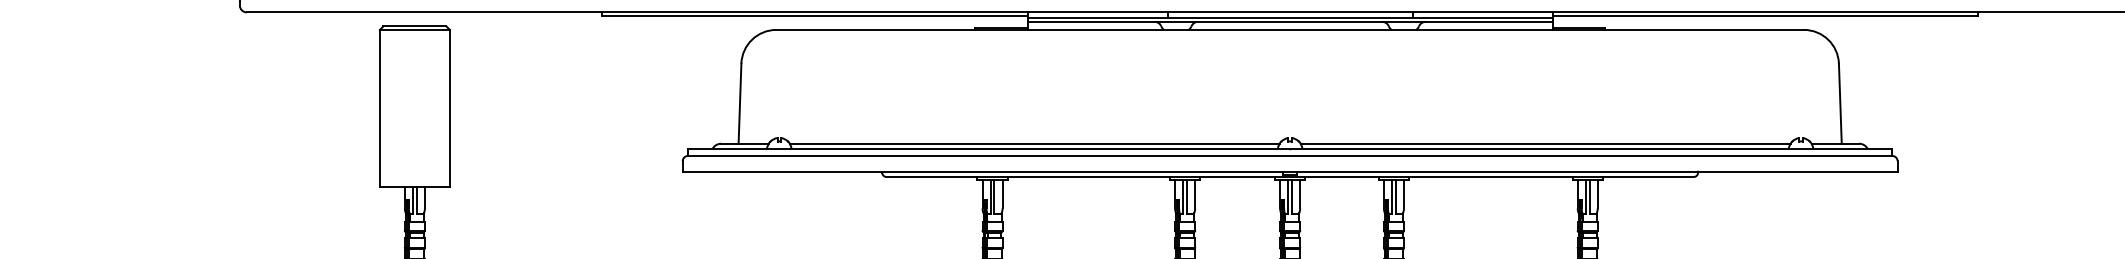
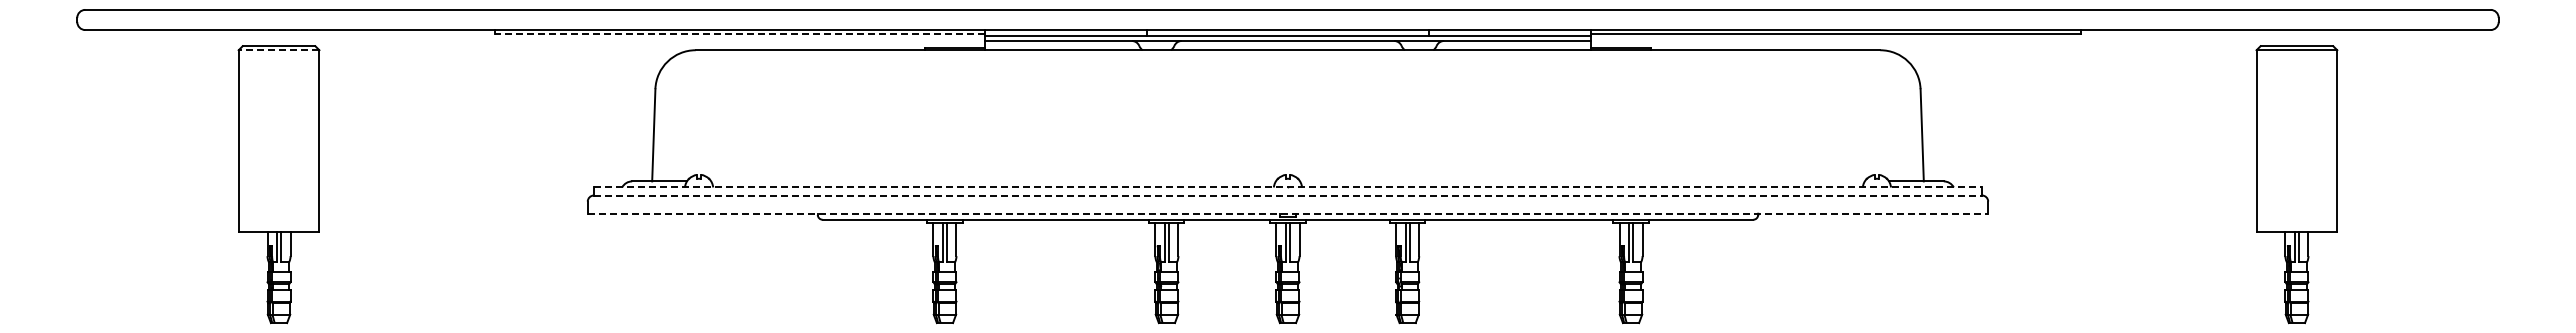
line: (814, 16) -> (739, 34), solid -> dashed
line: (414, 30) -> (278, 50), solid -> dashed
line: (1034, 143) -> (993, 181), removed
line: (1545, 143) -> (1582, 181), removed
line: (1290, 148) -> (1288, 187), solid -> dashed
line: (1290, 155) -> (1288, 195), solid -> dashed
line: (1290, 171) -> (1288, 213), solid -> dashed

